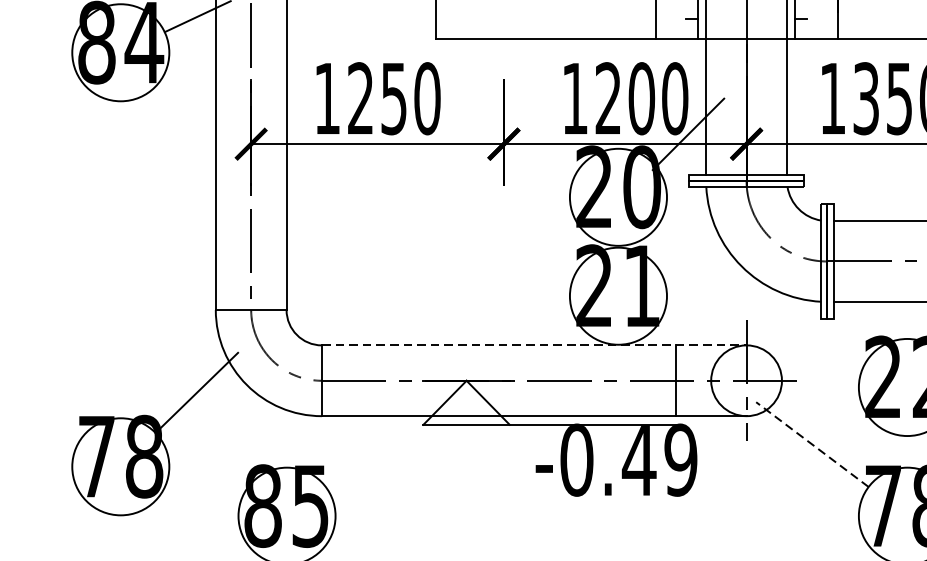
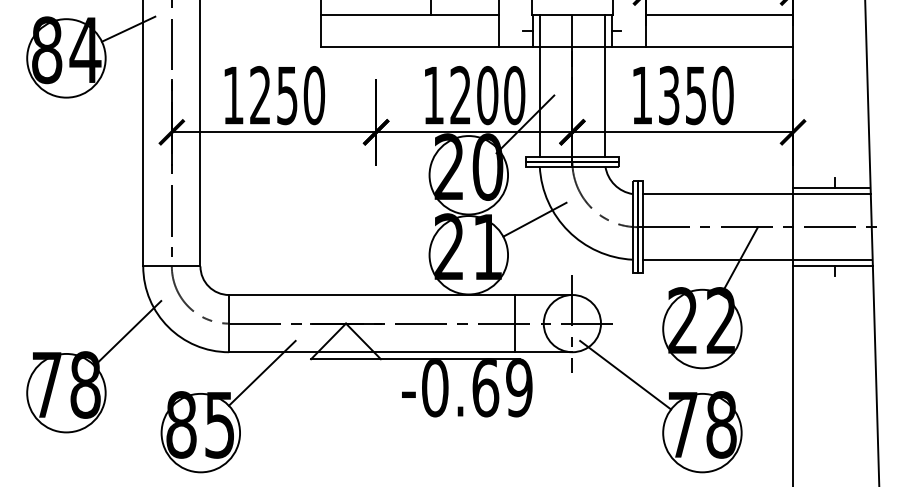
line: (699, 252) -> (534, 219), added
line: (533, 346) -> (400, 295), dashed -> solid
line: (362, 441) -> (261, 372), added
line: (812, 444) -> (625, 375), dashed -> solid
text: (639, 461) -> (485, 388), -0.49 -> -0.69

